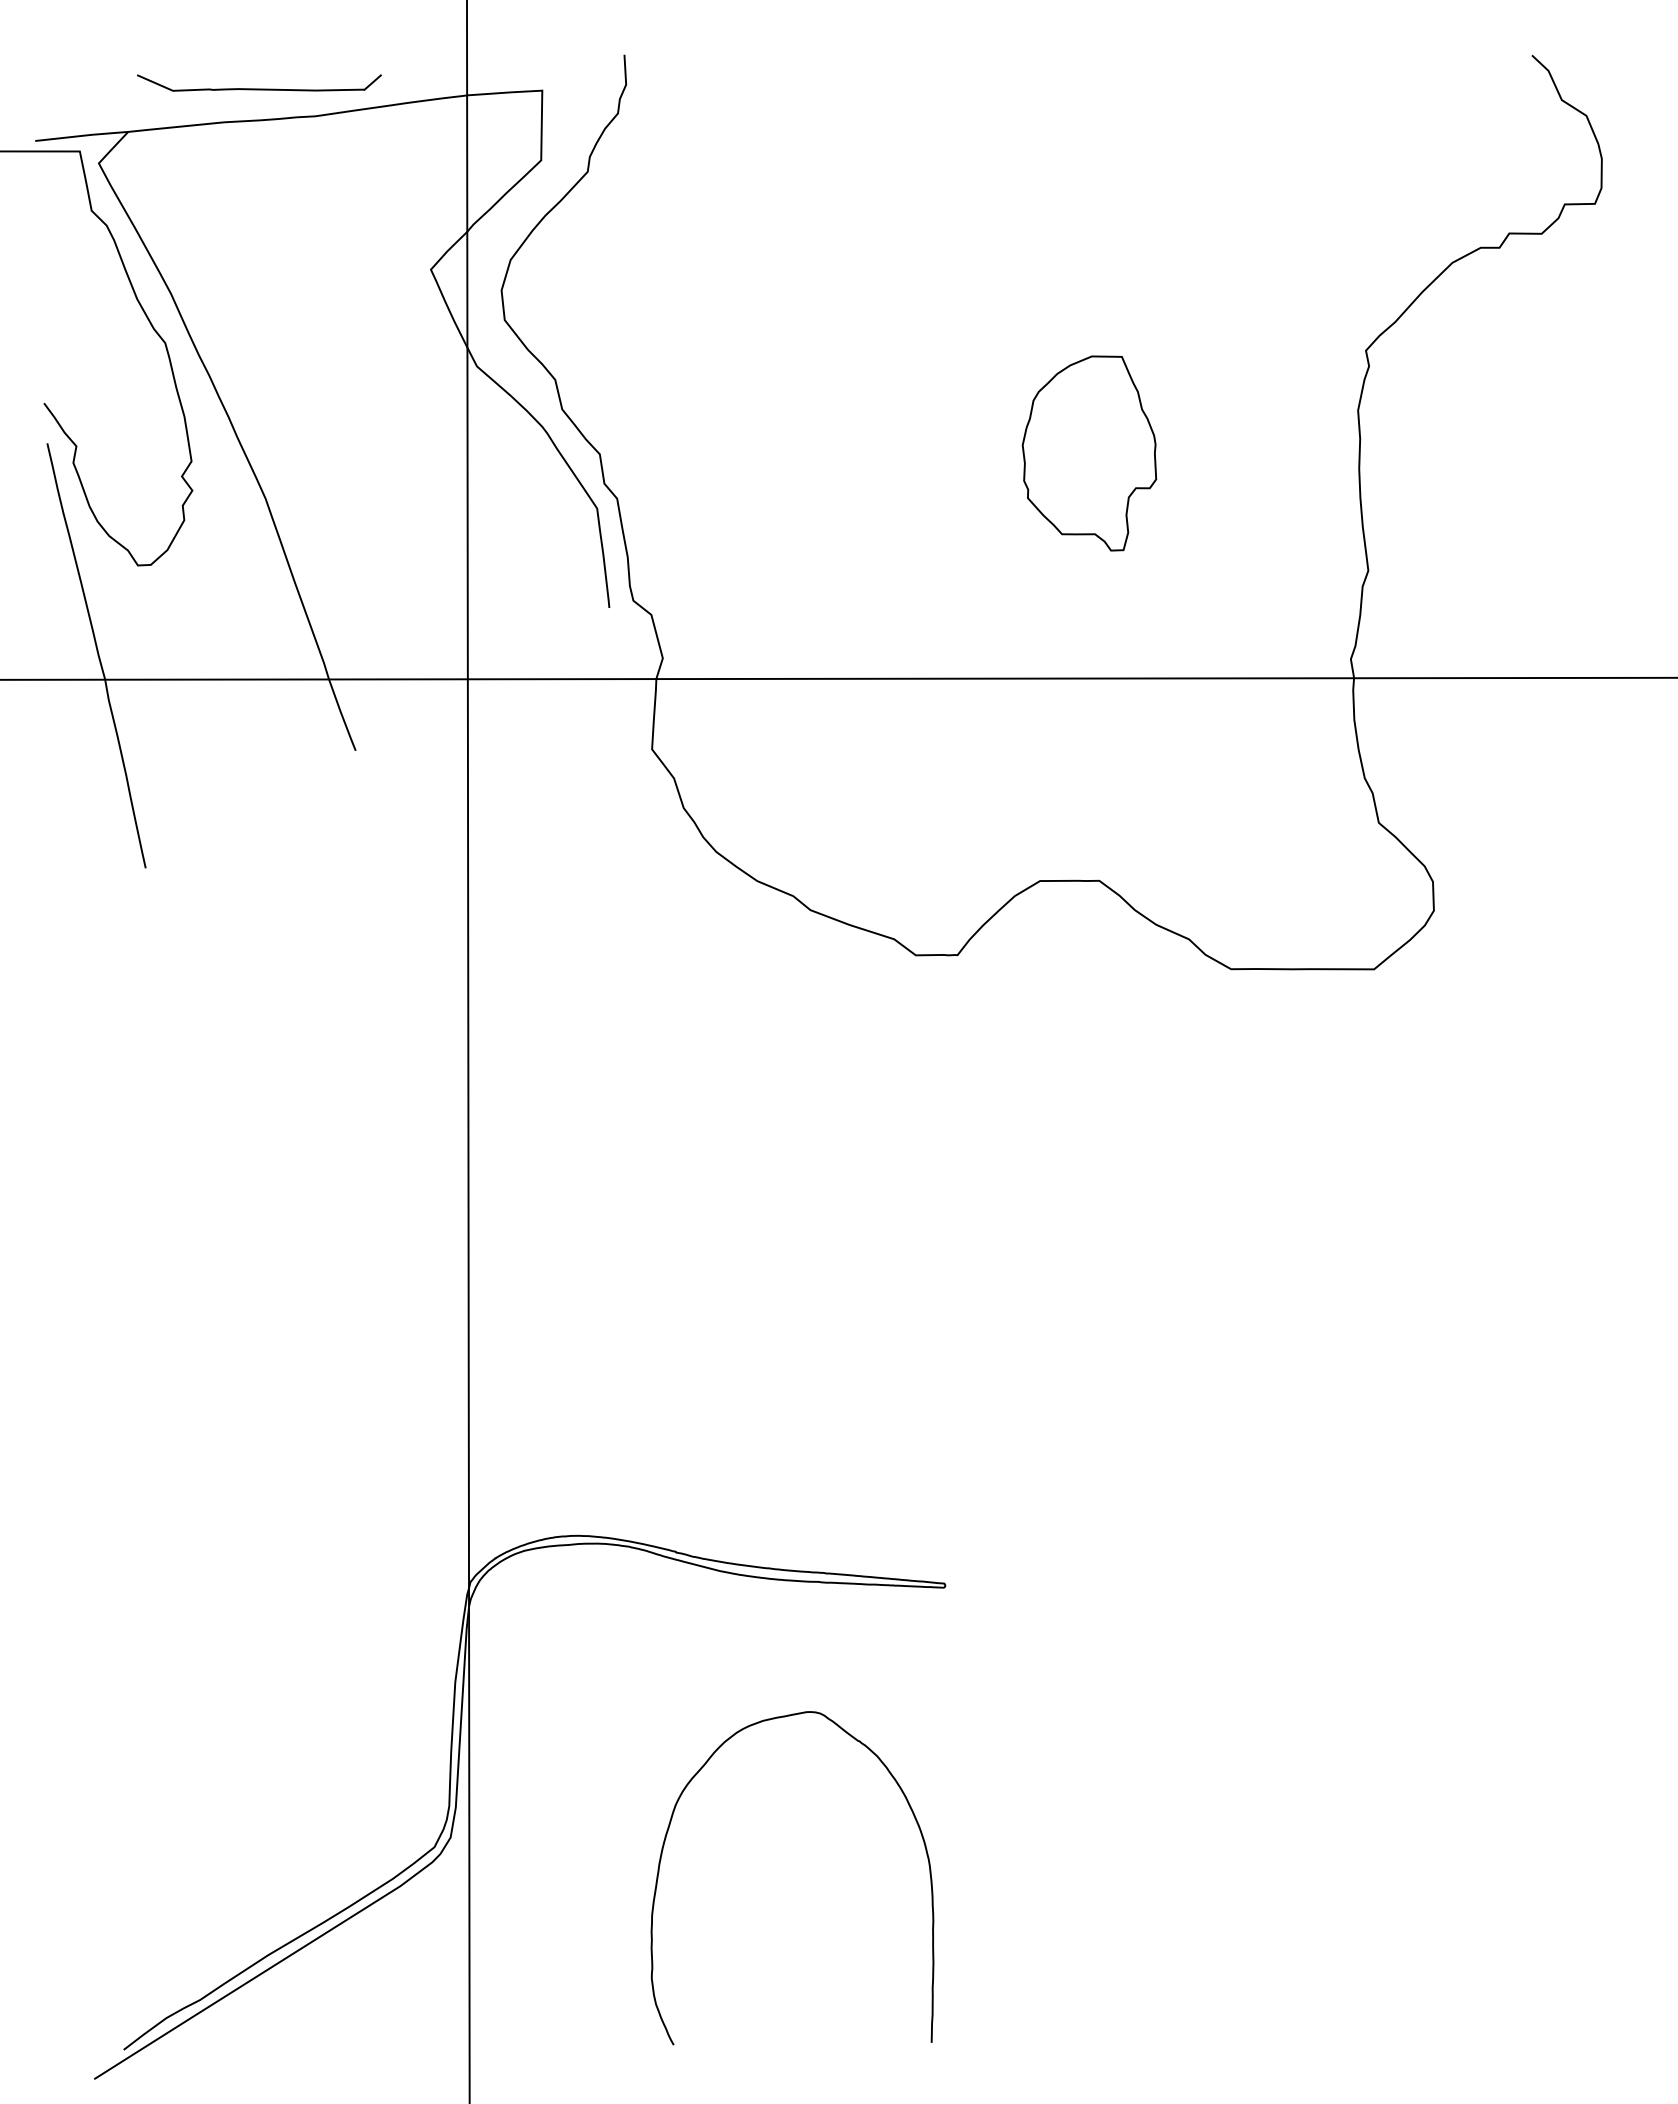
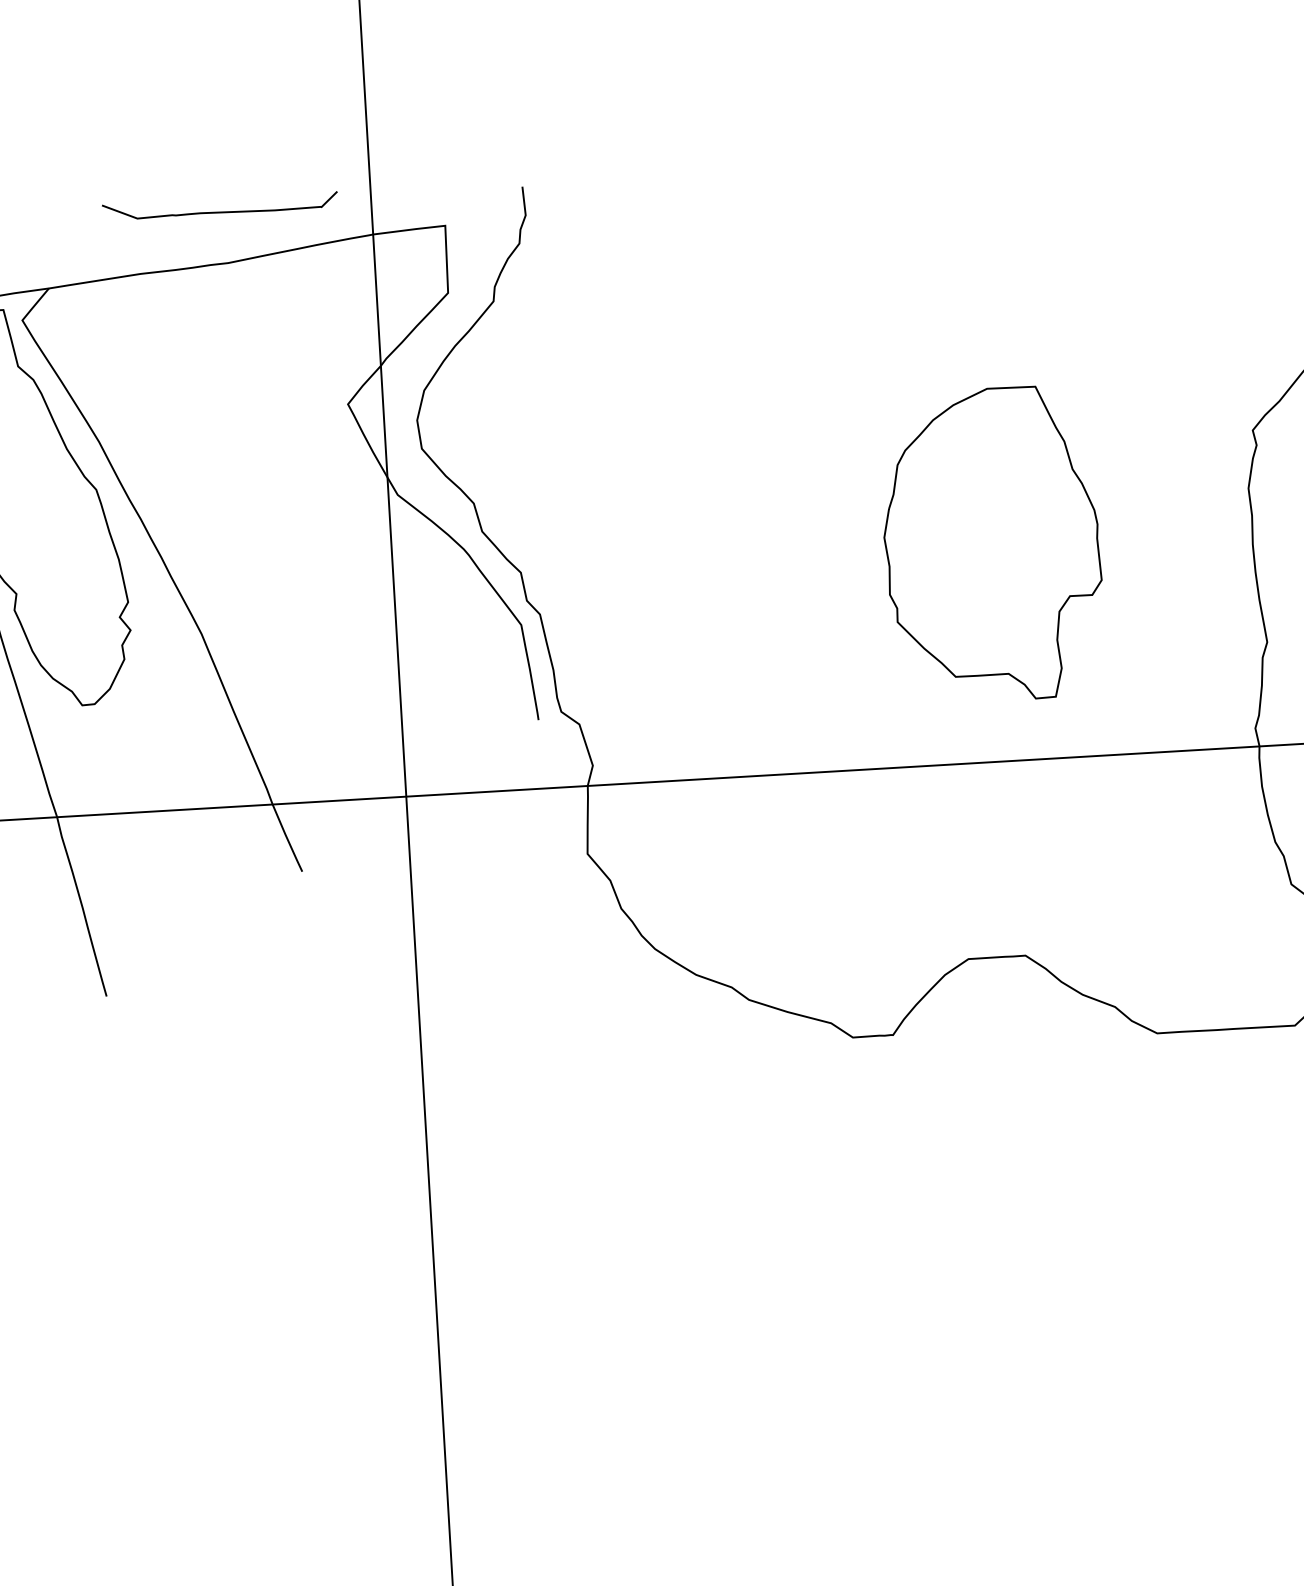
curve: (259, 88) -> (220, 211), moved
part: (1089, 453) -> (992, 544), size x1.67

